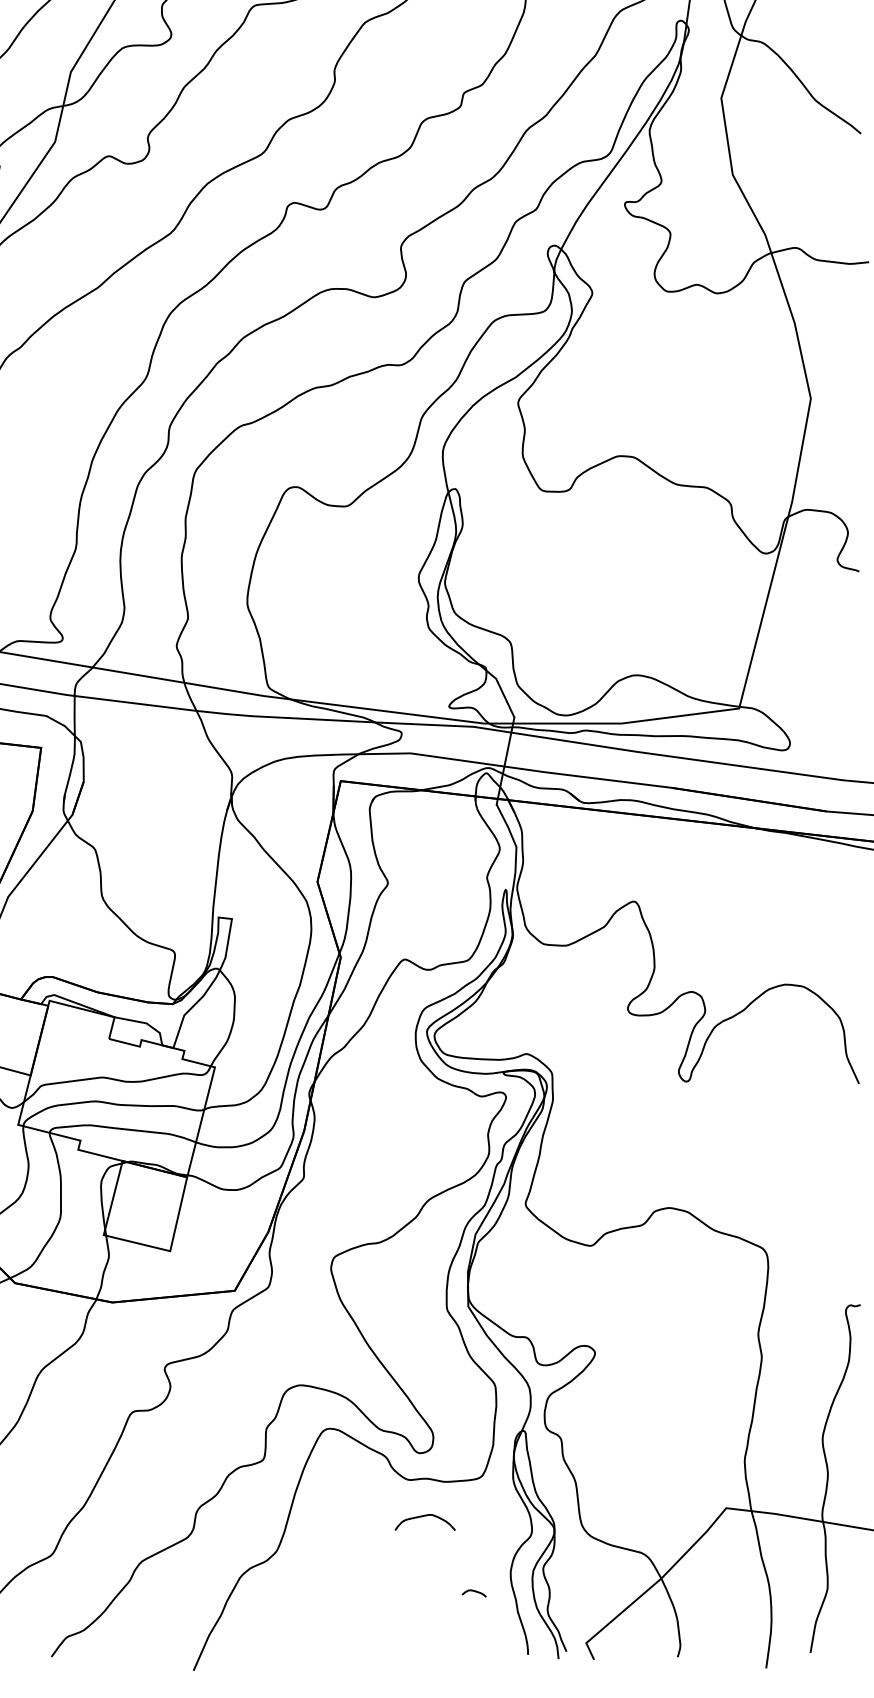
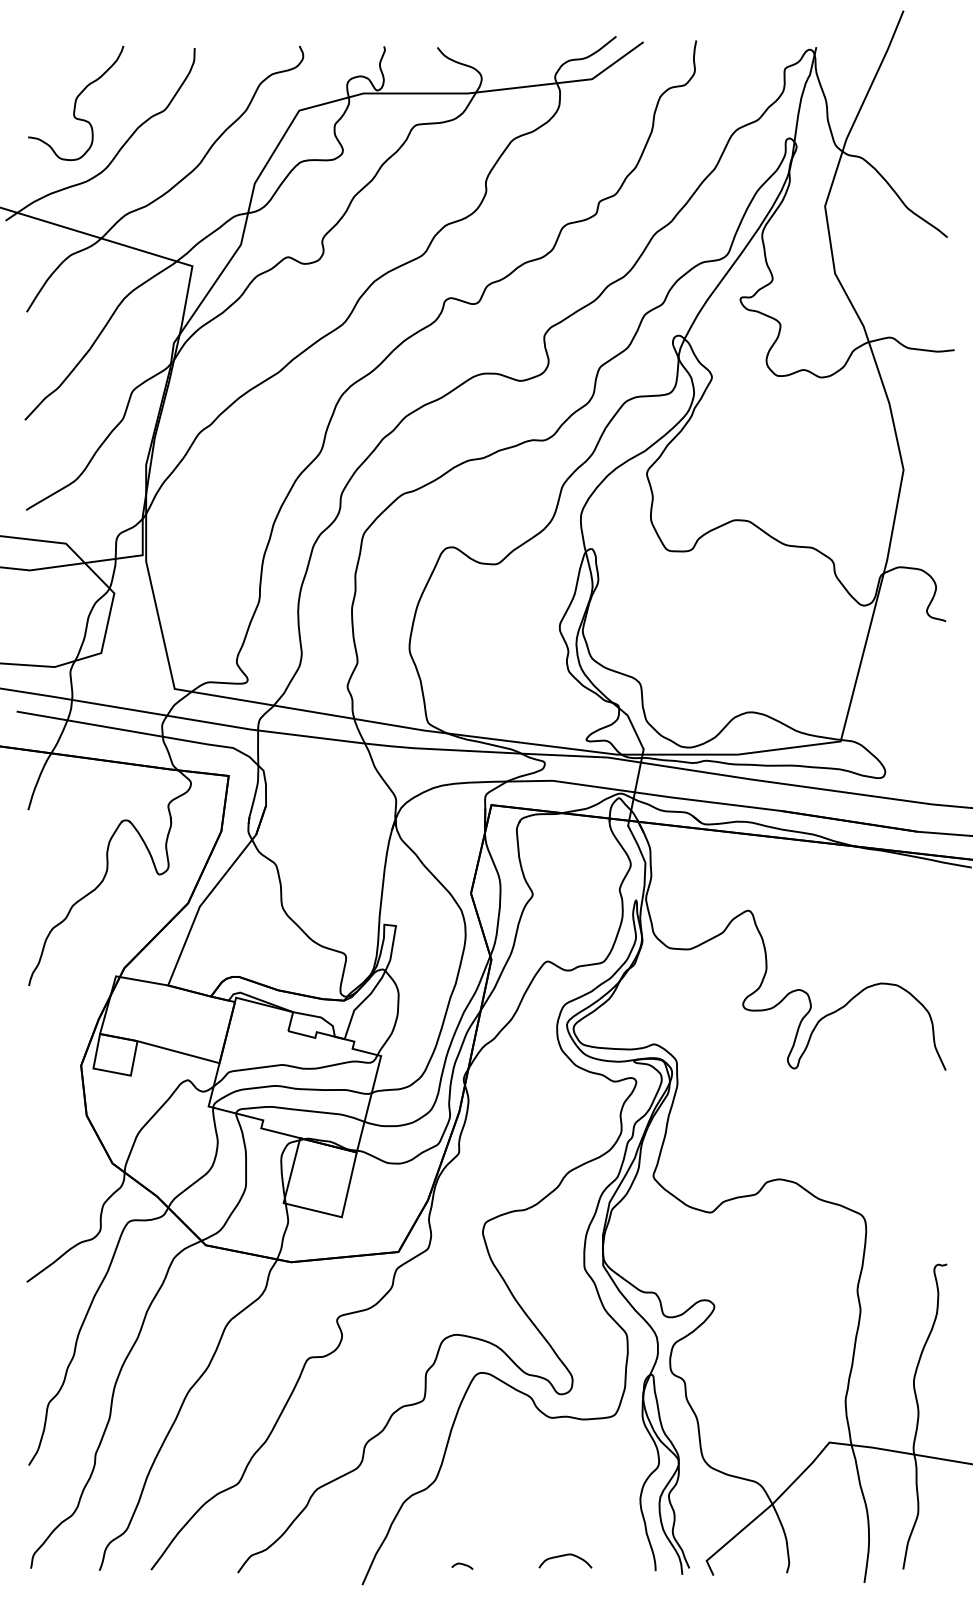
curve: (424, 1517) -> (564, 1556), moved
curve: (474, 1592) -> (462, 1565), moved

